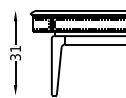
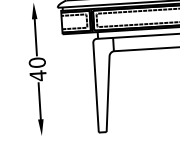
text: (15, 52) -> (37, 68), 31 -> 40

